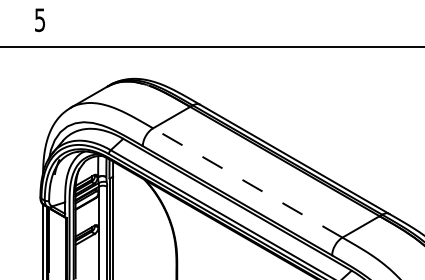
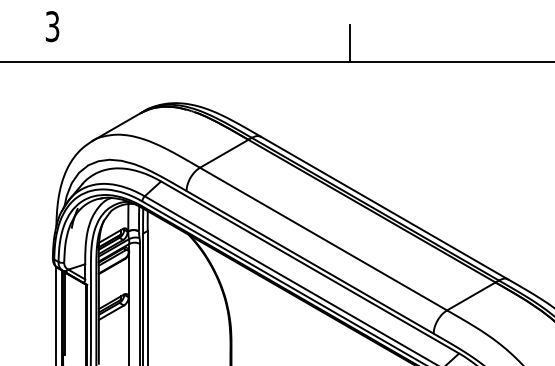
text: (40, 20) -> (52, 26), 5 -> 3
line: (268, 33) -> (350, 43), added
line: (247, 183) -> (323, 239), dashed -> solid

